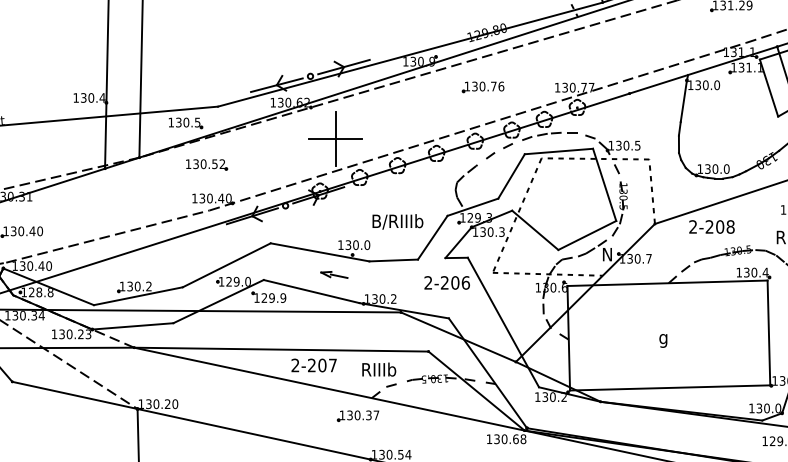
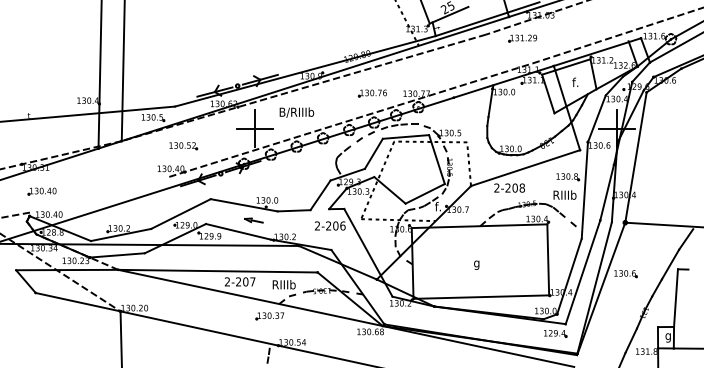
part: (481, 87) -> (371, 93), moved
part: (206, 165) -> (183, 146), moved
text: (397, 221) -> (296, 112), moved
line: (107, 236) -> (100, 194), removed
text: (606, 254) -> (438, 206), N -> f.

